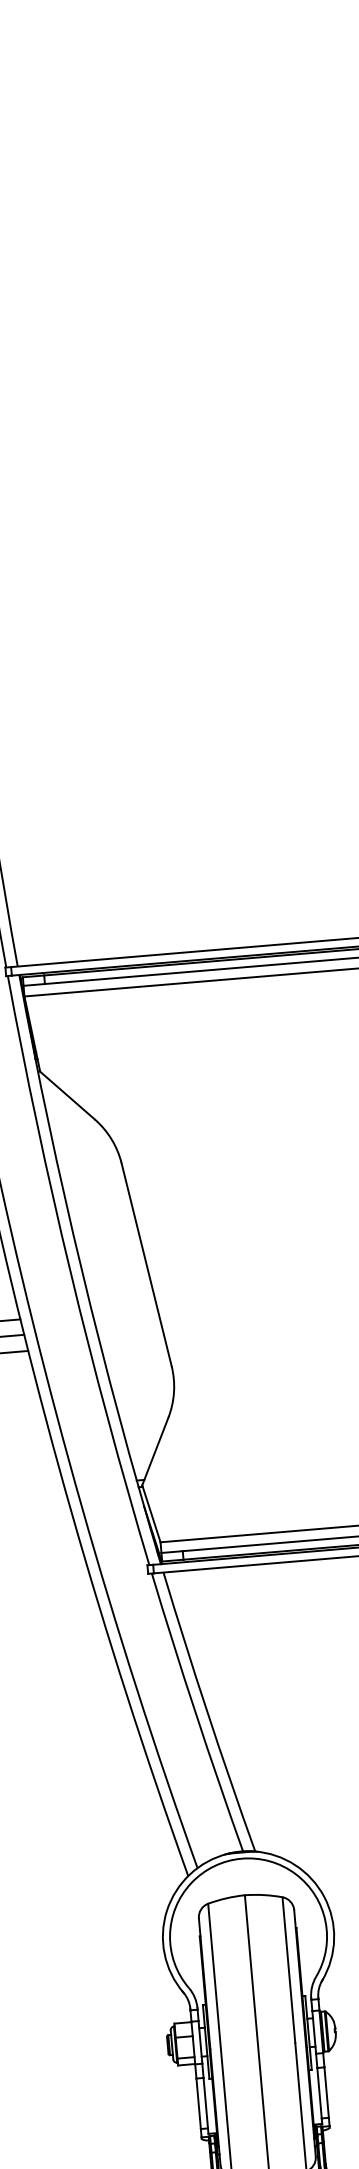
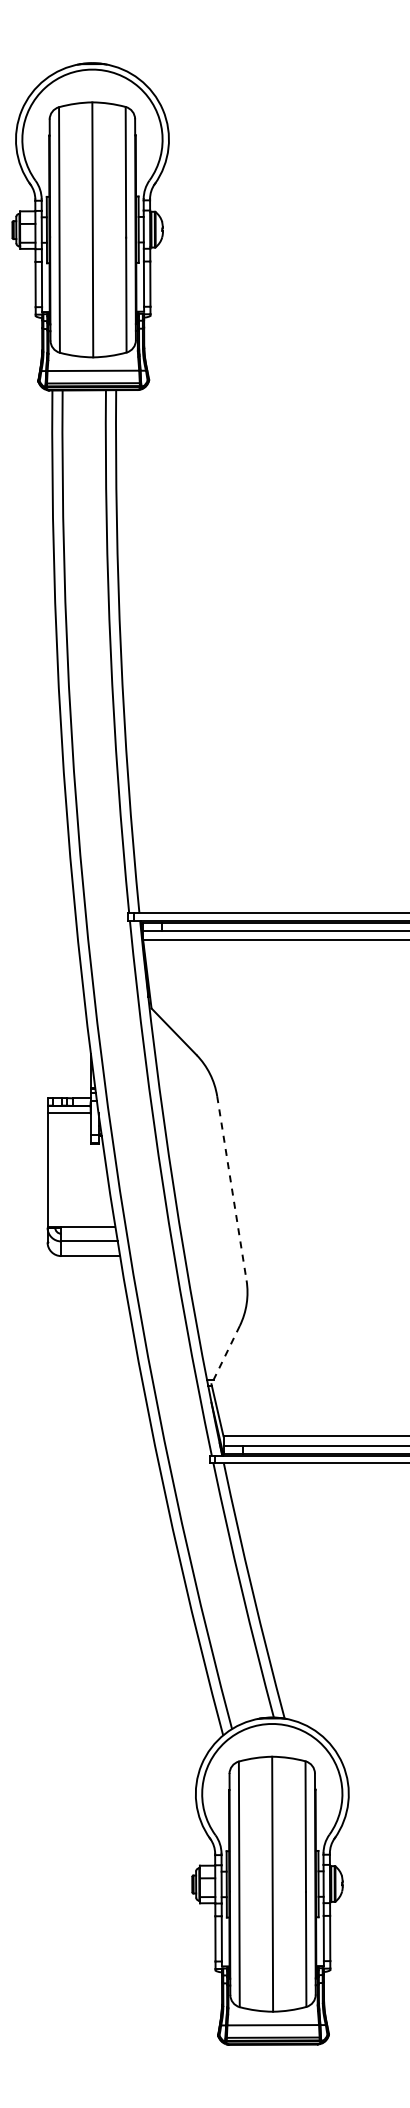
line: (146, 1265) -> (231, 1188), solid -> dashed
line: (155, 1451) -> (225, 1355), solid -> dashed

